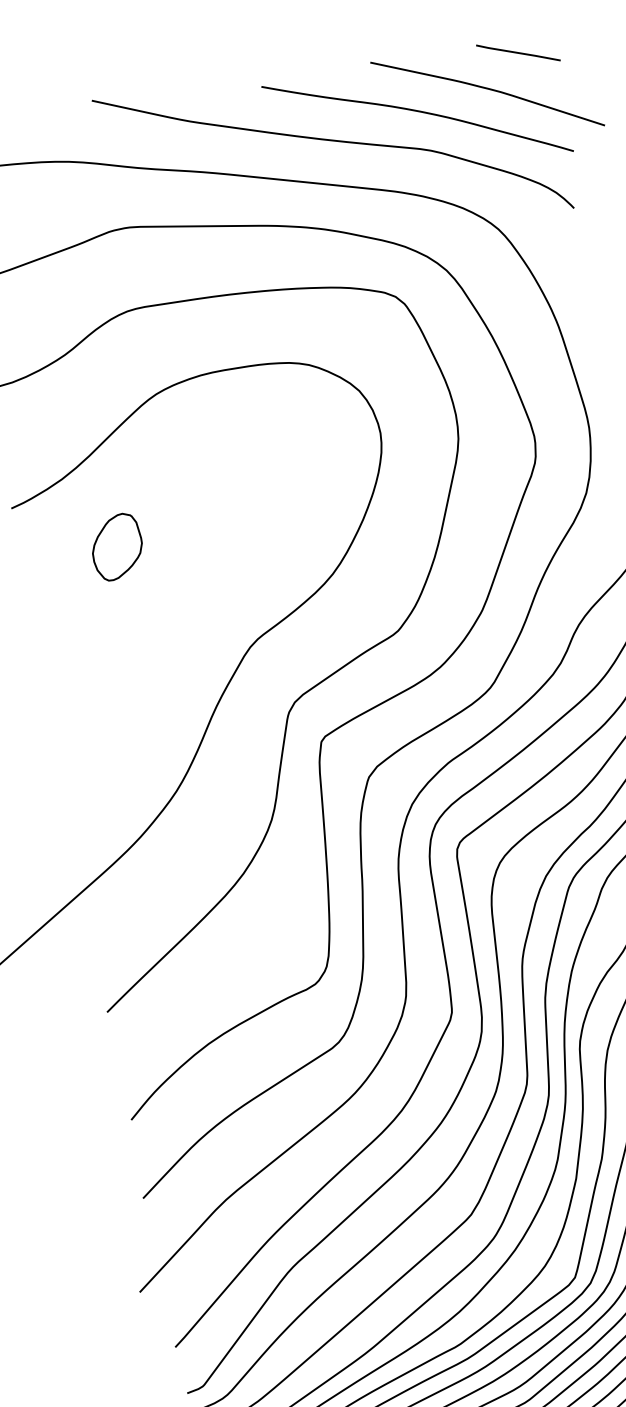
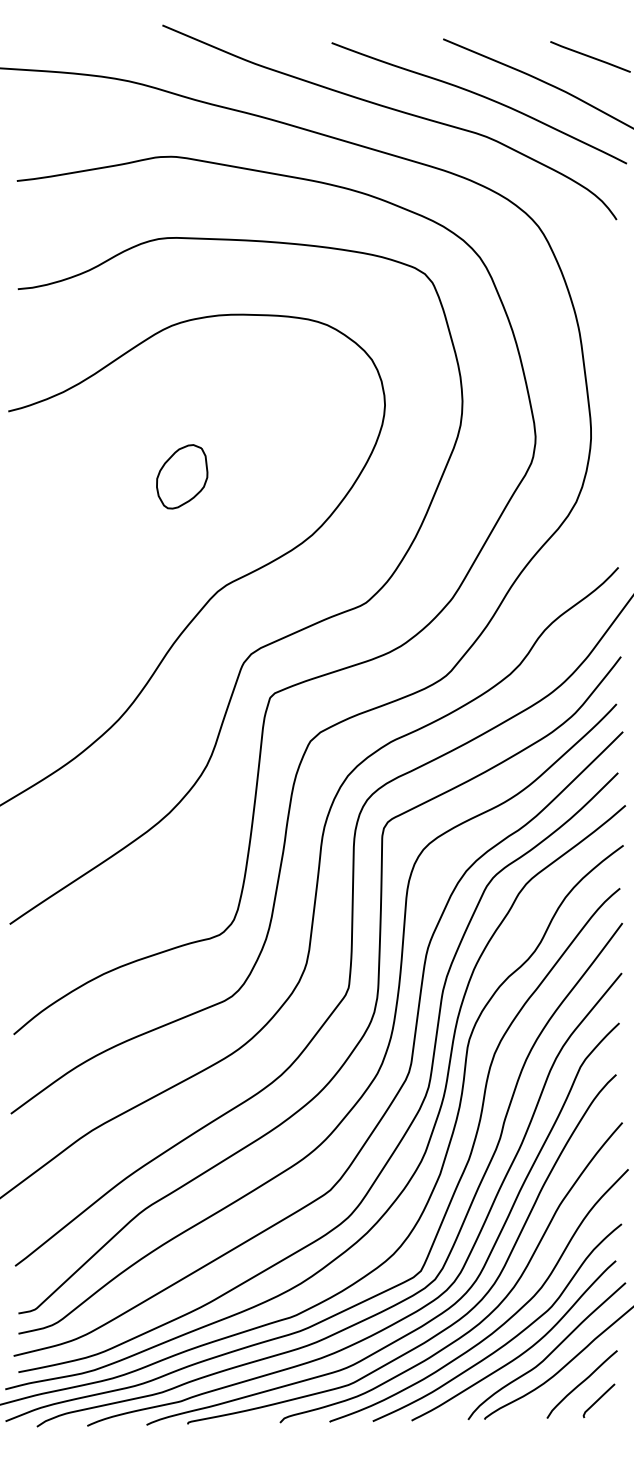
part: (117, 546) -> (182, 476), moved

